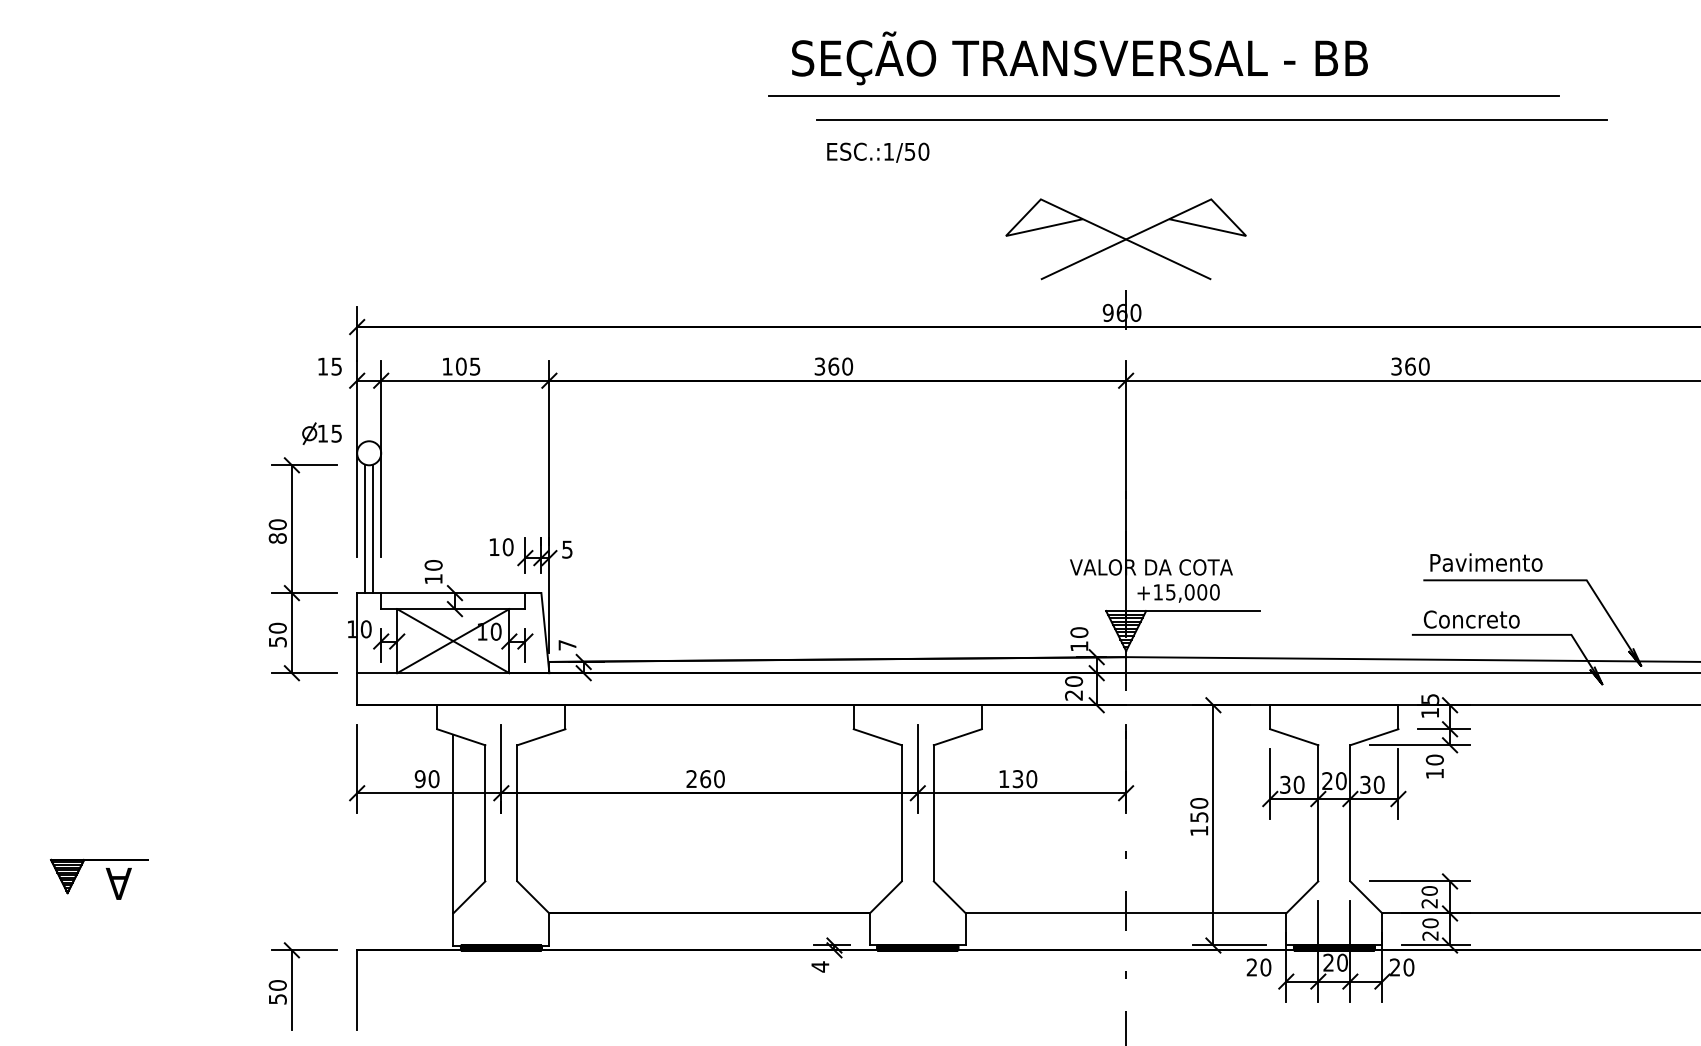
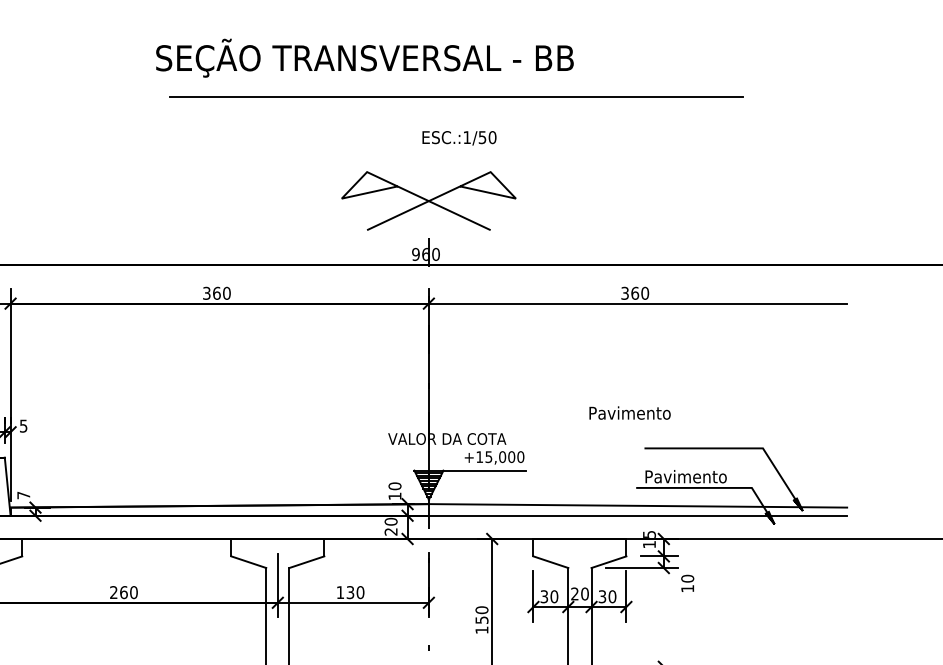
text: (1079, 58) -> (364, 58), moved
line: (1211, 119) -> (490, 114), removed
text: (878, 152) -> (459, 138), moved
text: (1486, 562) -> (630, 412), moved
text: (1178, 593) -> (494, 457), moved
text: (1479, 619) -> (685, 476), Concreto -> Pavimento
text: (1434, 766) -> (687, 583), moved

